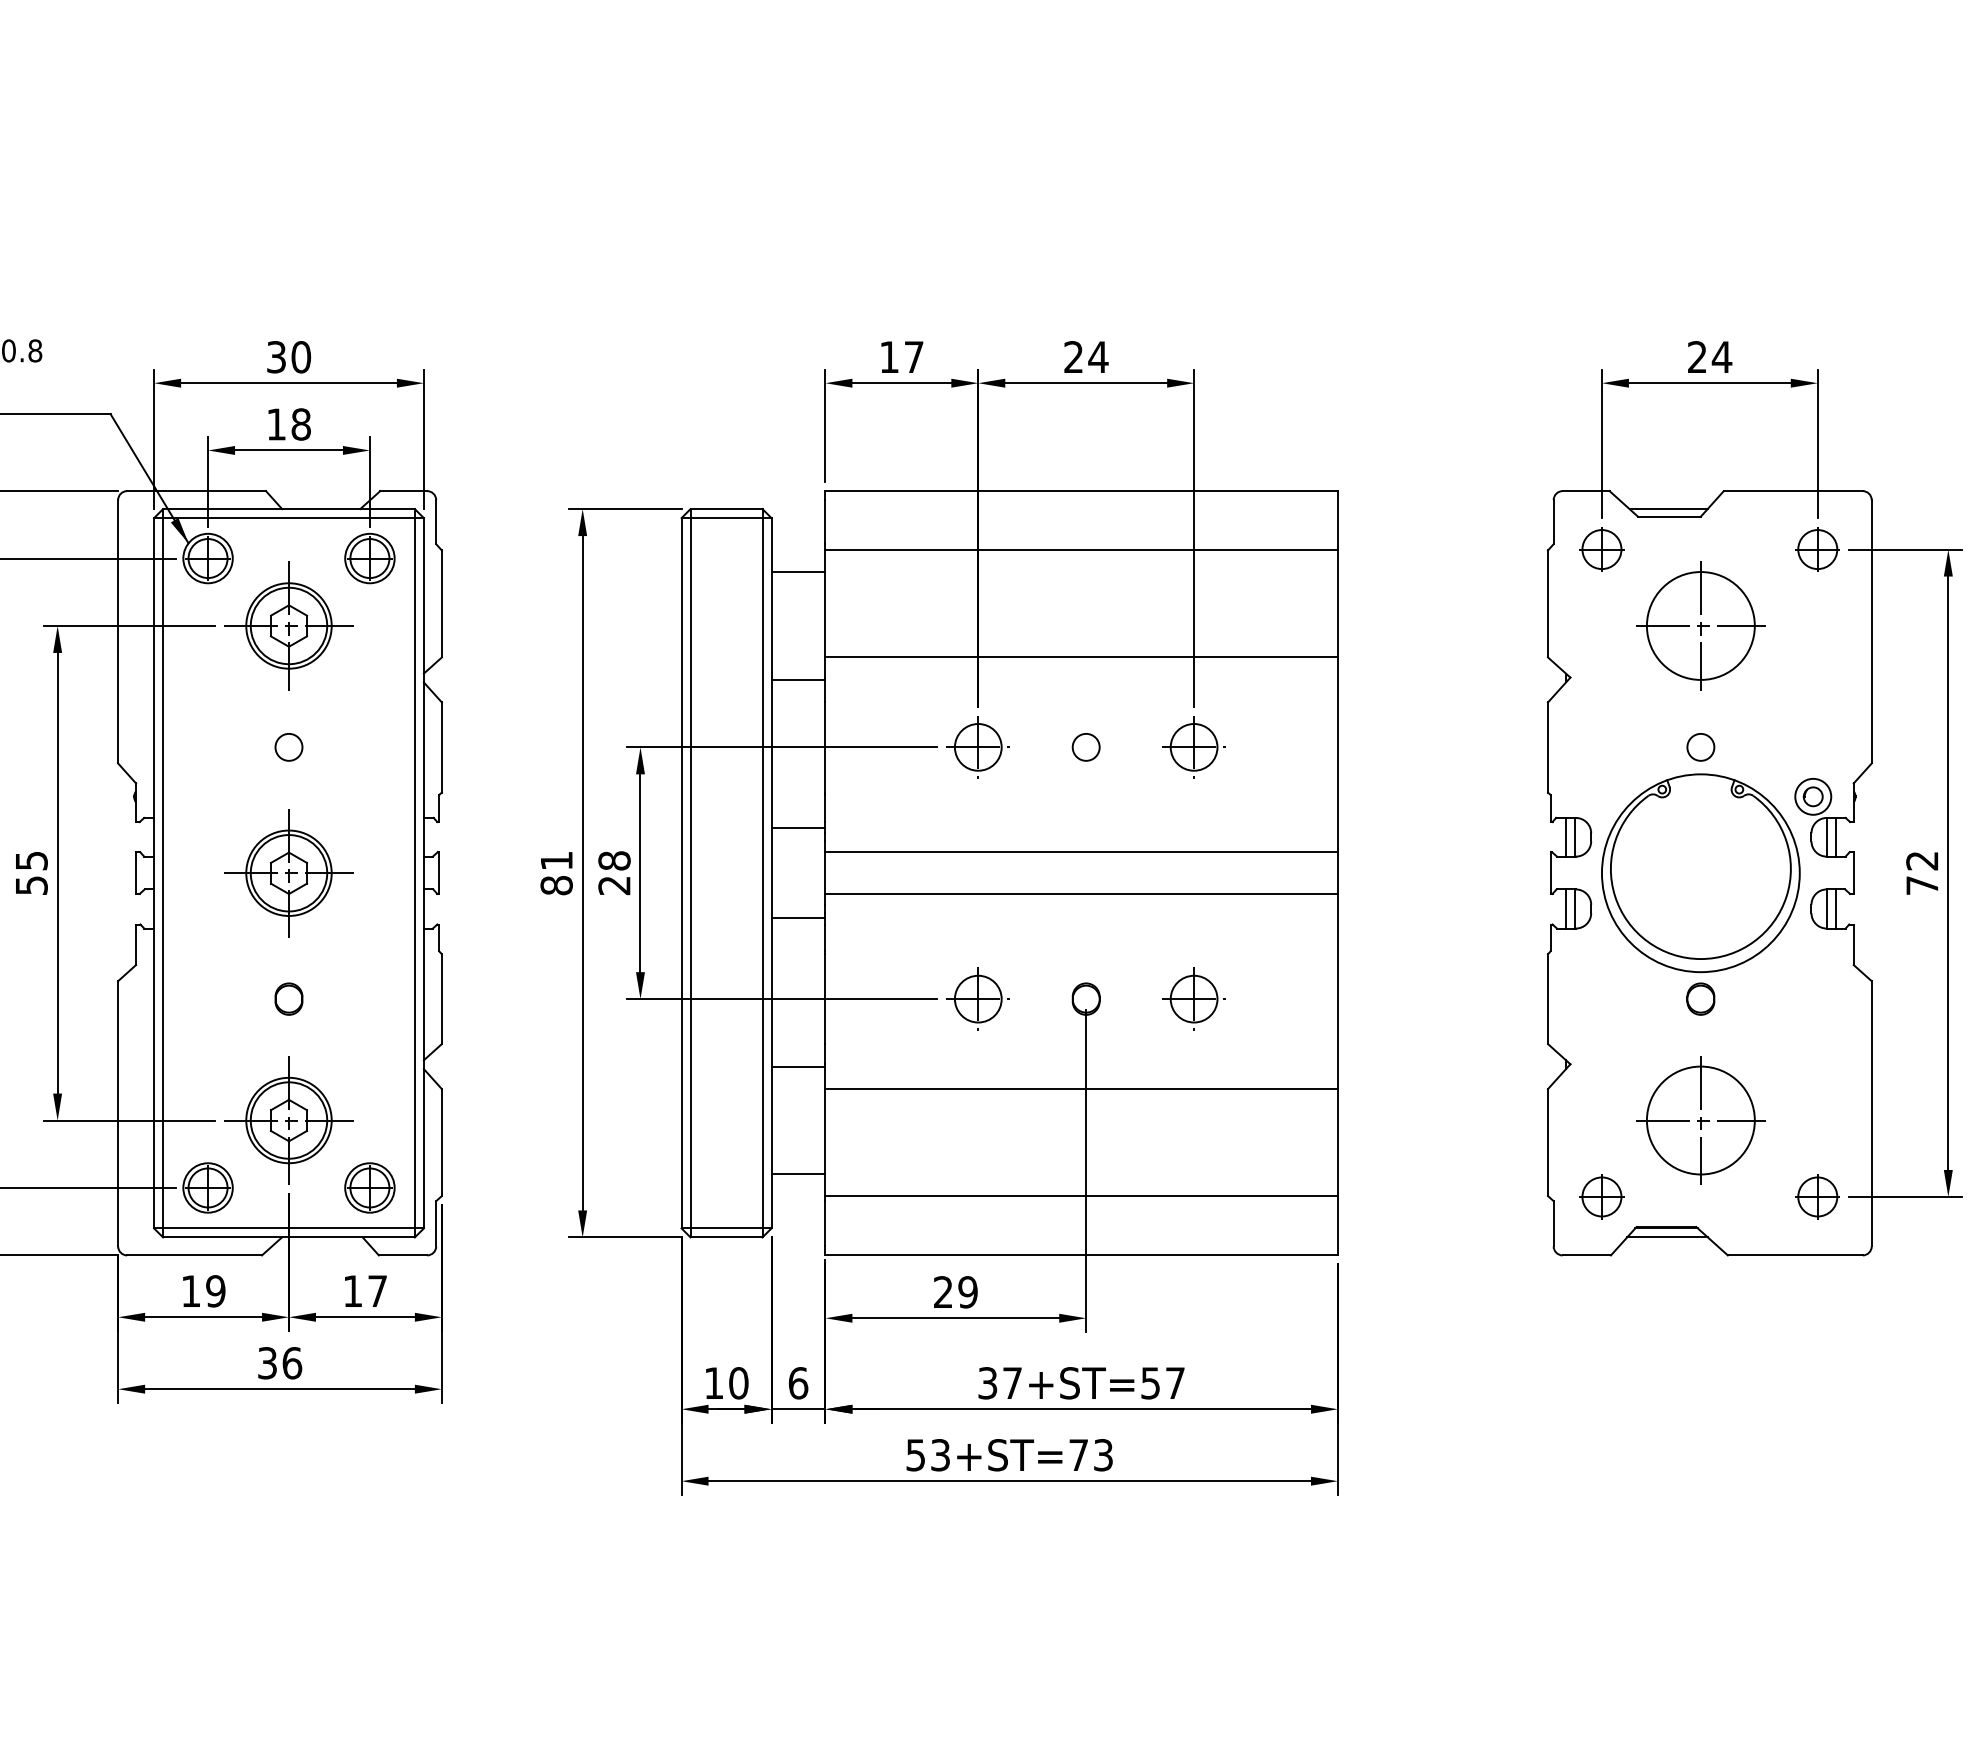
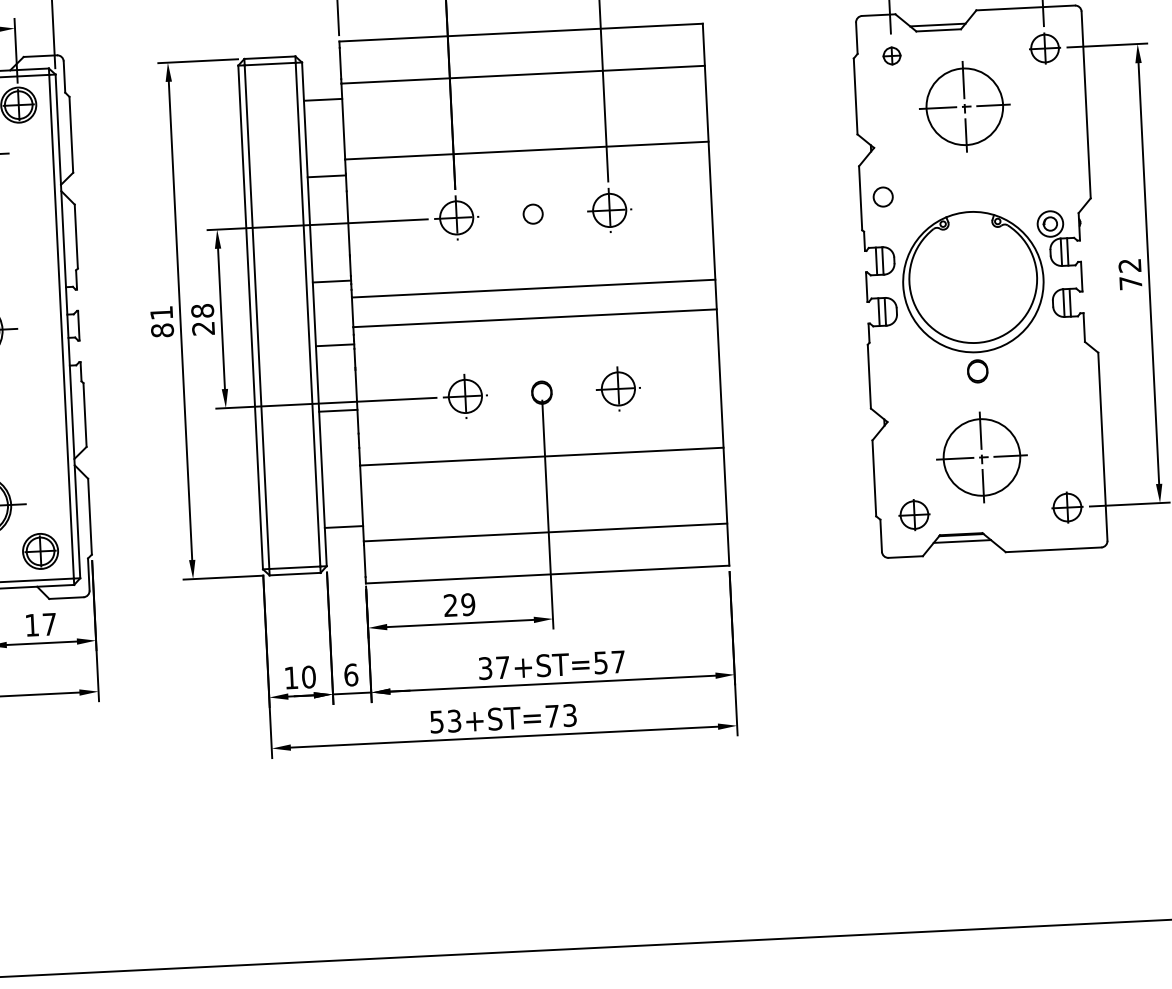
part: (1601, 549) -> (891, 56), size x0.6
circle: (1700, 747) -> (882, 197), moved
line: (798, 1066) -> (338, 410), moved

